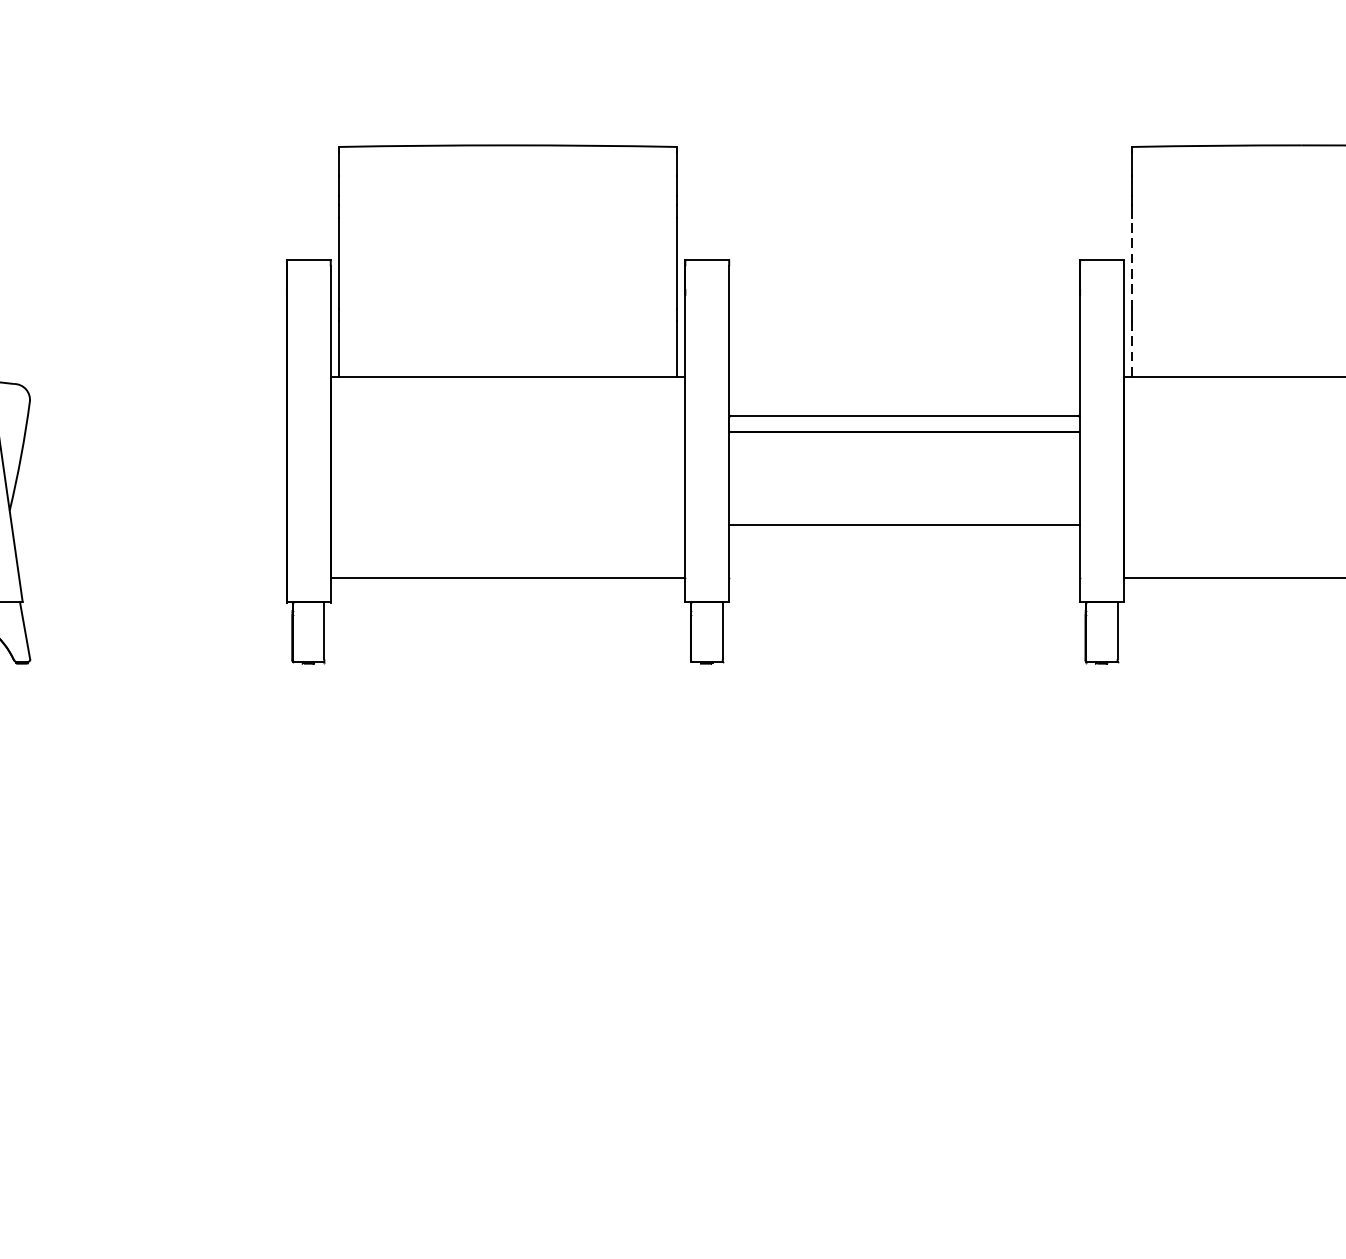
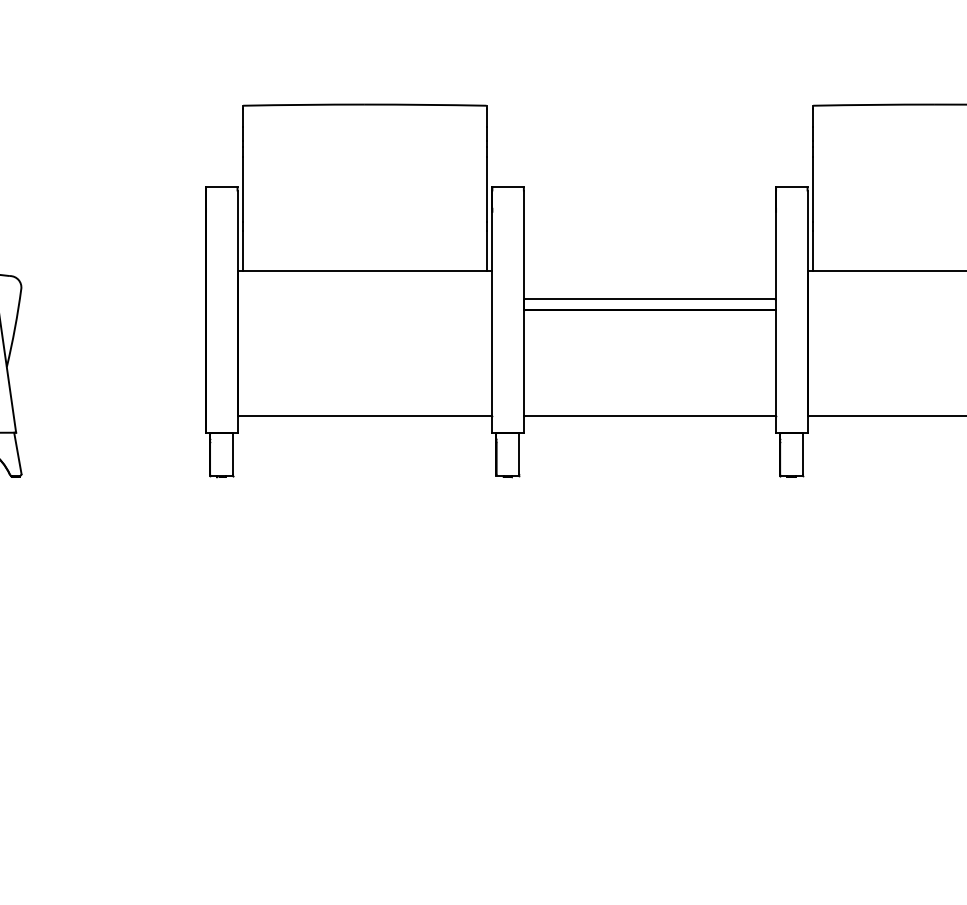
line: (1132, 263) -> (813, 189), dashed -> solid
line: (1132, 348) -> (813, 250), dashed -> solid
line: (903, 525) -> (649, 415), moved

